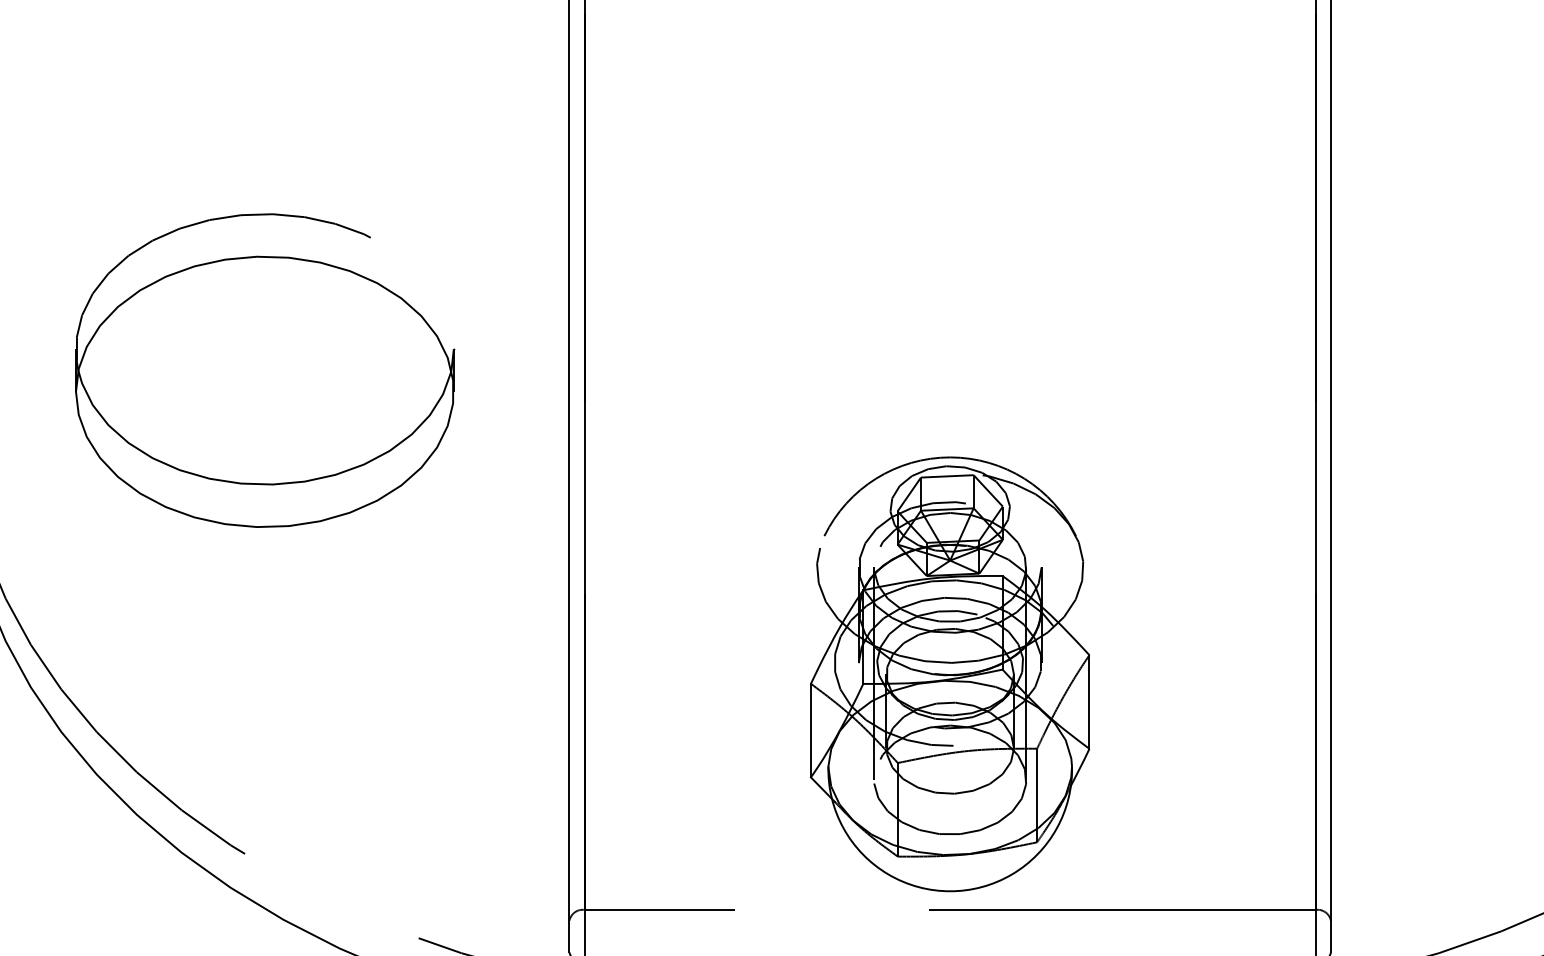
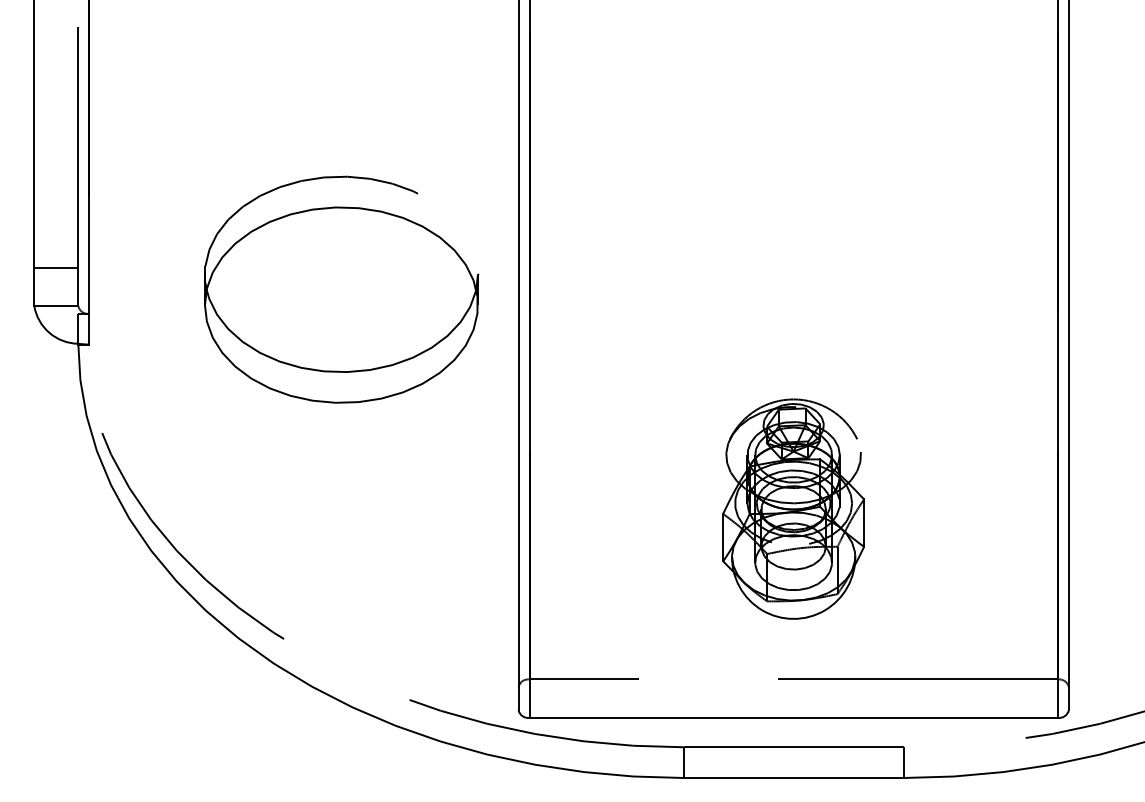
part: (264, 370) -> (341, 289), moved
part: (949, 673) -> (793, 508), size x0.7

